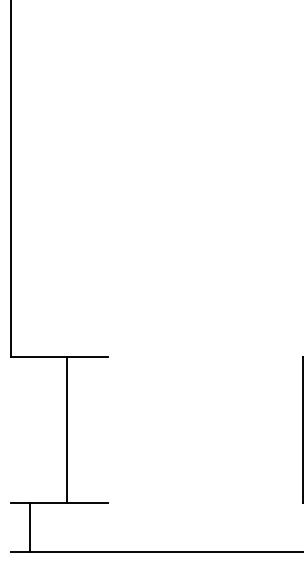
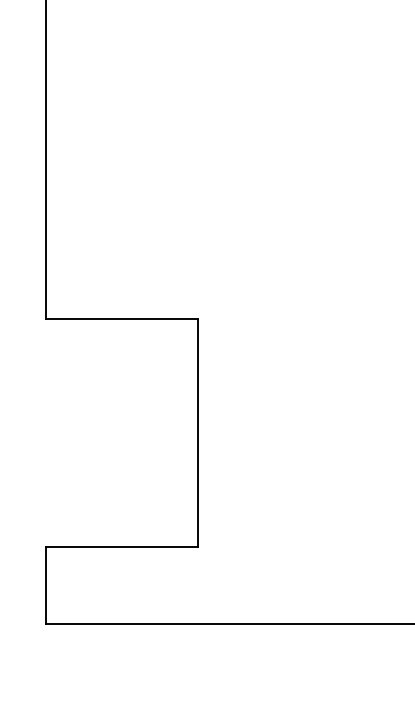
line: (67, 429) -> (199, 432), moved
line: (29, 527) -> (45, 585), moved

